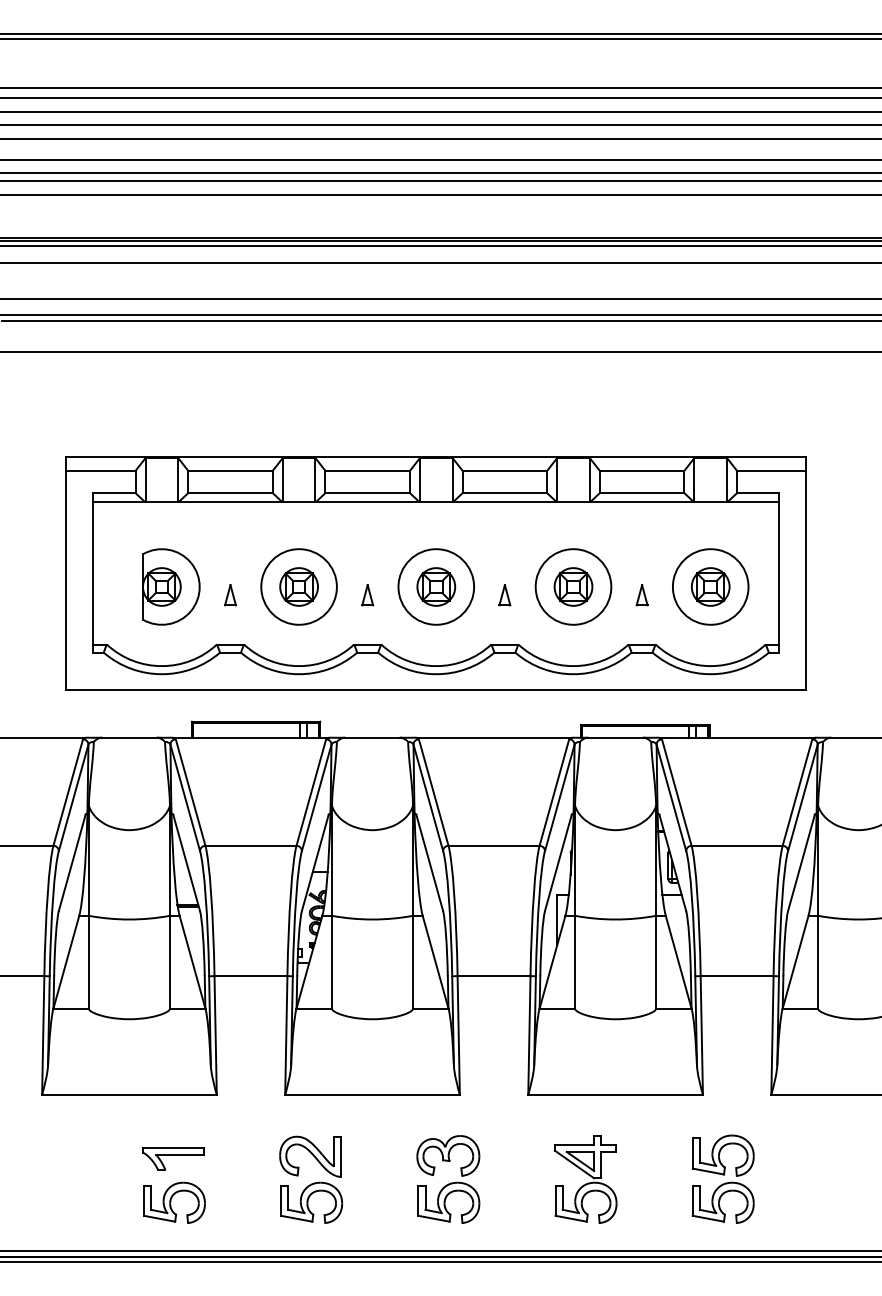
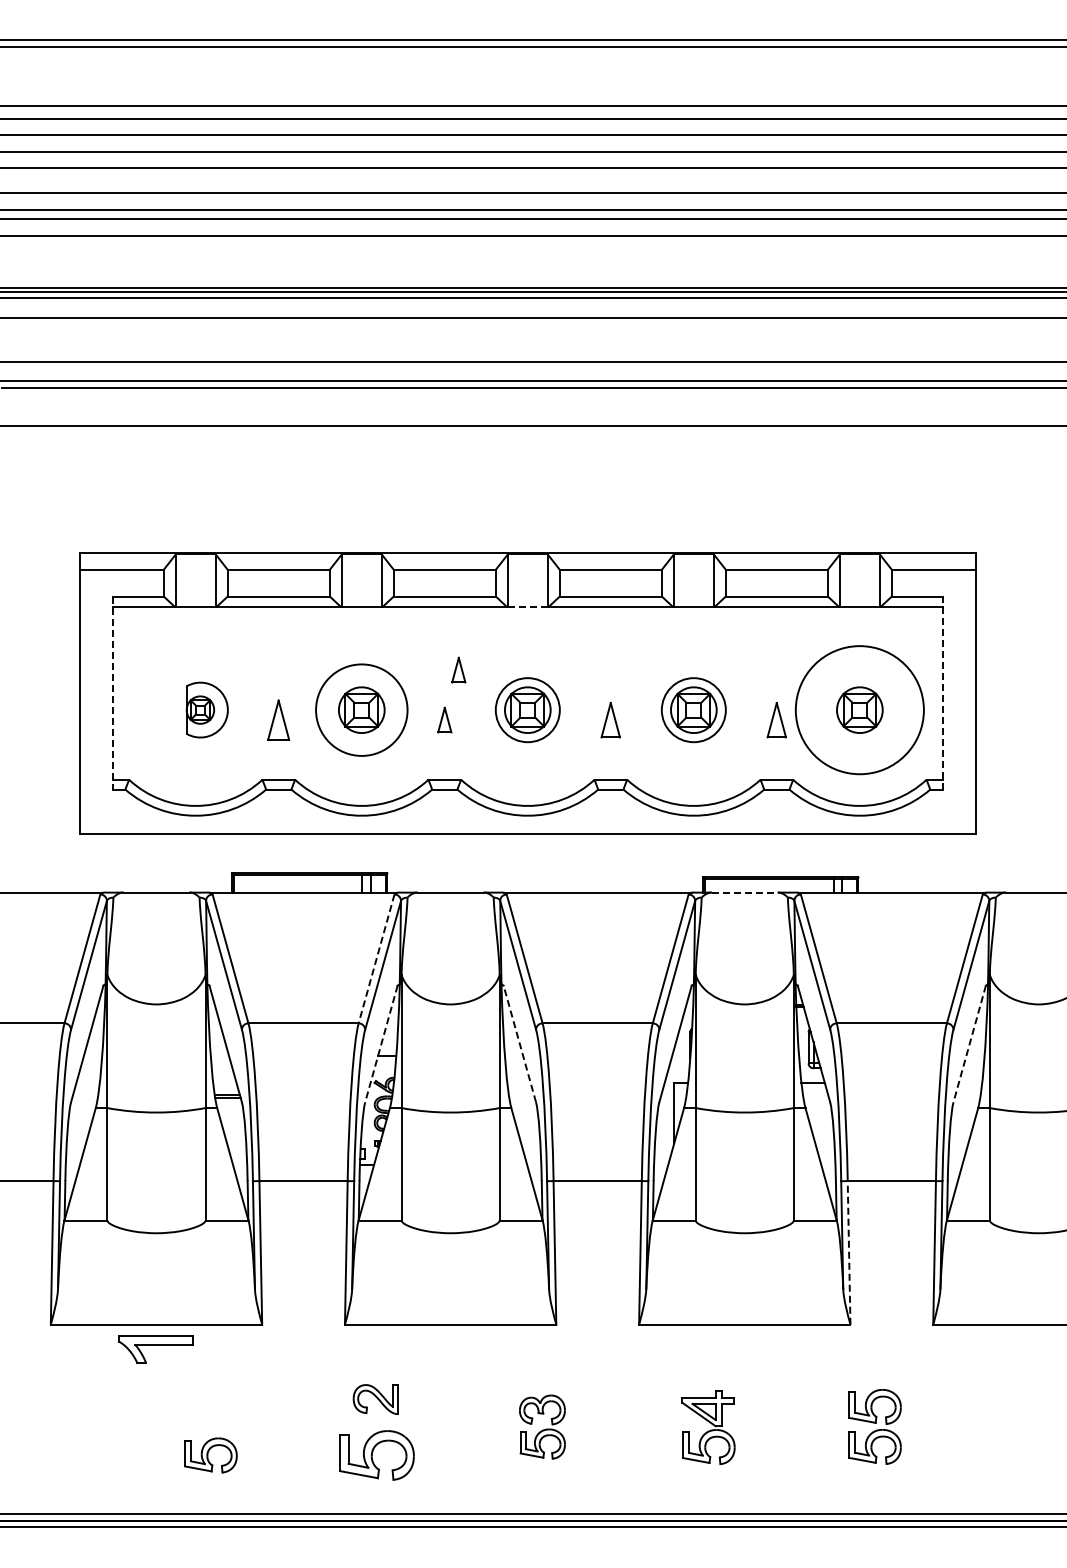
line: (436, 501) -> (527, 606), solid -> dashed
part: (379, 553) -> (458, 669), added
line: (778, 572) -> (942, 692), solid -> dashed
line: (93, 573) -> (112, 693), solid -> dashed
part: (171, 586) -> (207, 709), size x0.6
circle: (436, 586) -> (527, 709), size x0.7
circle: (573, 586) -> (693, 709), size x0.7
circle: (710, 586) -> (859, 709), size x1.4
part: (230, 594) -> (278, 719), size x1.6
part: (504, 594) -> (610, 719), size x1.4
part: (641, 594) -> (776, 719), size x1.4
line: (616, 737) -> (745, 892), solid -> dashed
line: (311, 792) -> (376, 958), solid -> dashed
line: (315, 862) -> (381, 1043), solid -> dashed
line: (429, 862) -> (519, 1043), solid -> dashed
line: (801, 862) -> (969, 1043), solid -> dashed
line: (702, 1035) -> (849, 1252), solid -> dashed
part: (310, 1156) -> (375, 1399), size x0.6
part: (173, 1159) -> (155, 1349), moved
part: (448, 1178) -> (542, 1426), size x0.6
part: (722, 1178) -> (874, 1426), size x0.7
part: (585, 1179) -> (708, 1427), size x0.7
part: (174, 1202) -> (210, 1455), size x0.7

